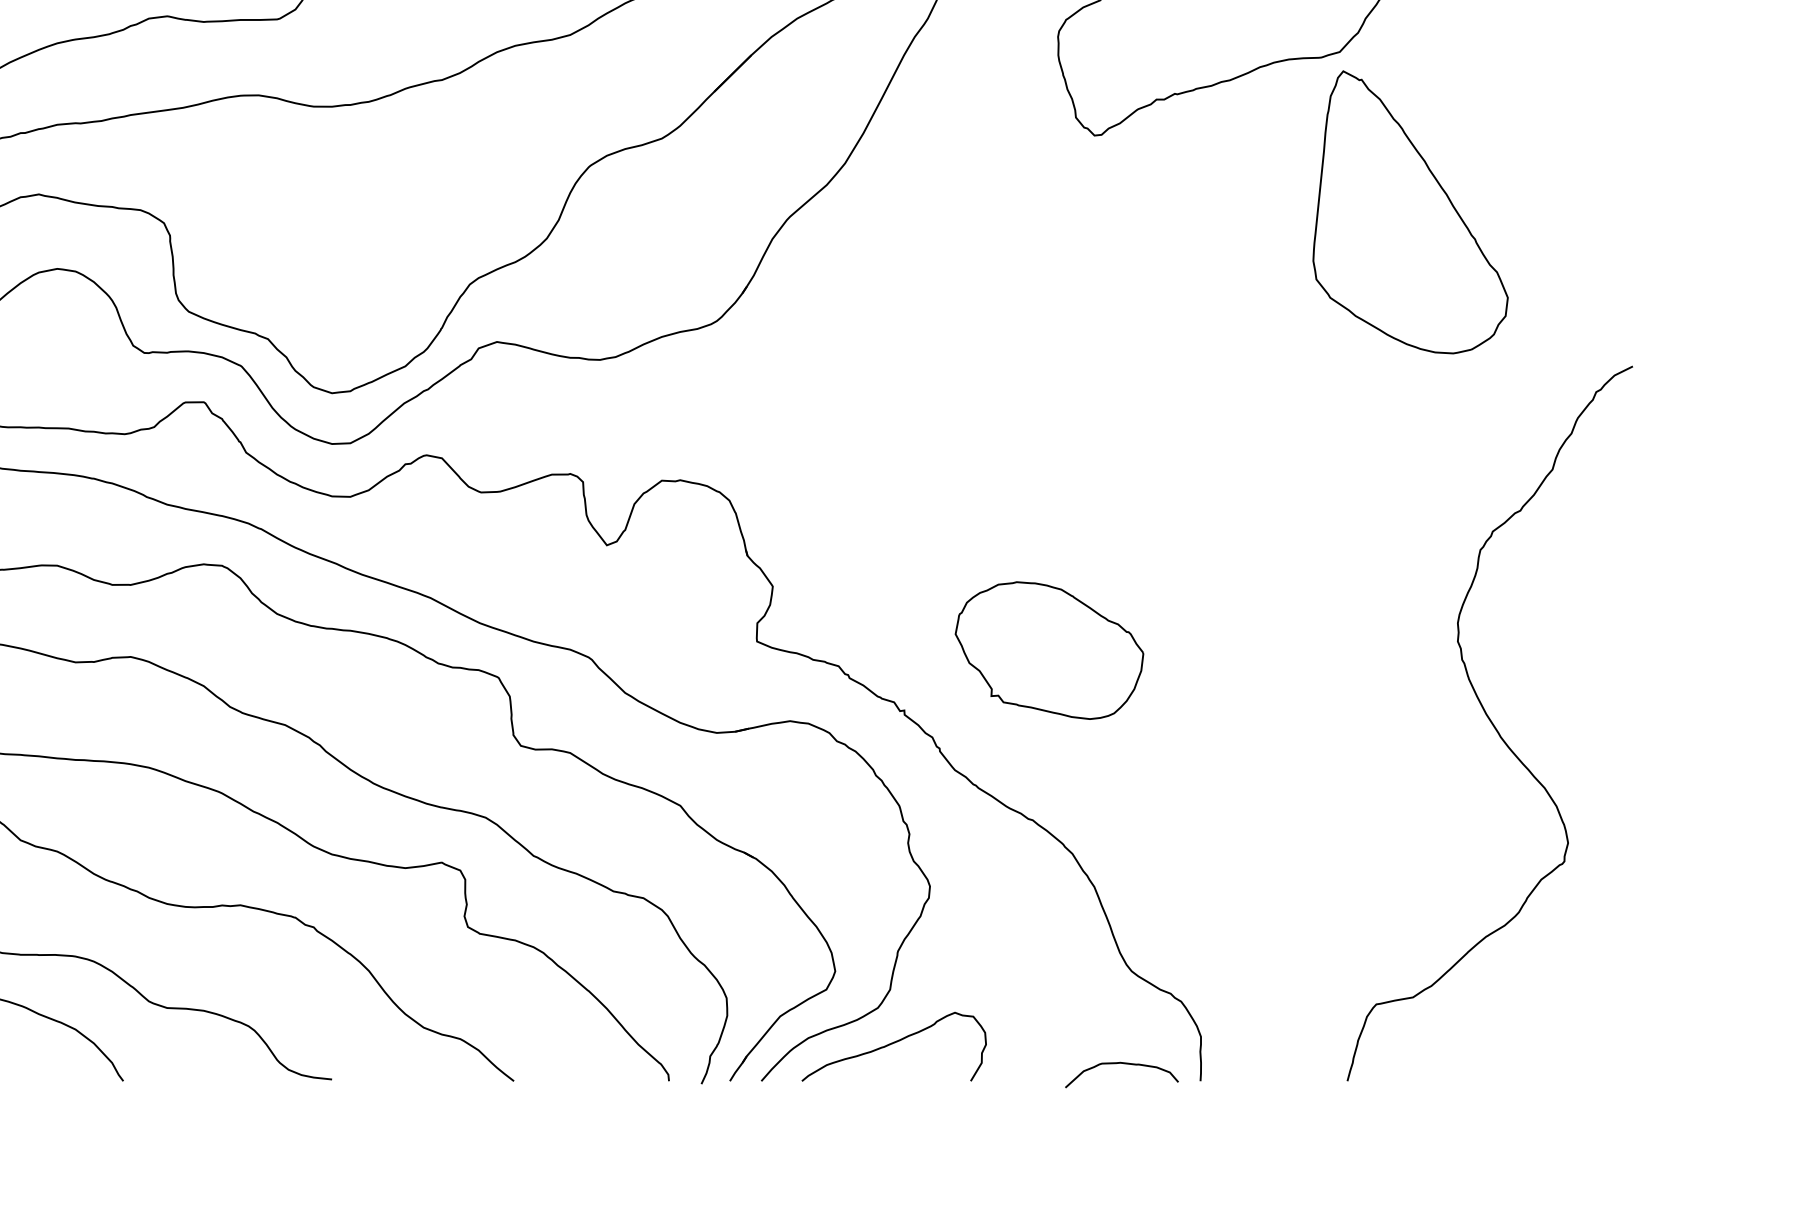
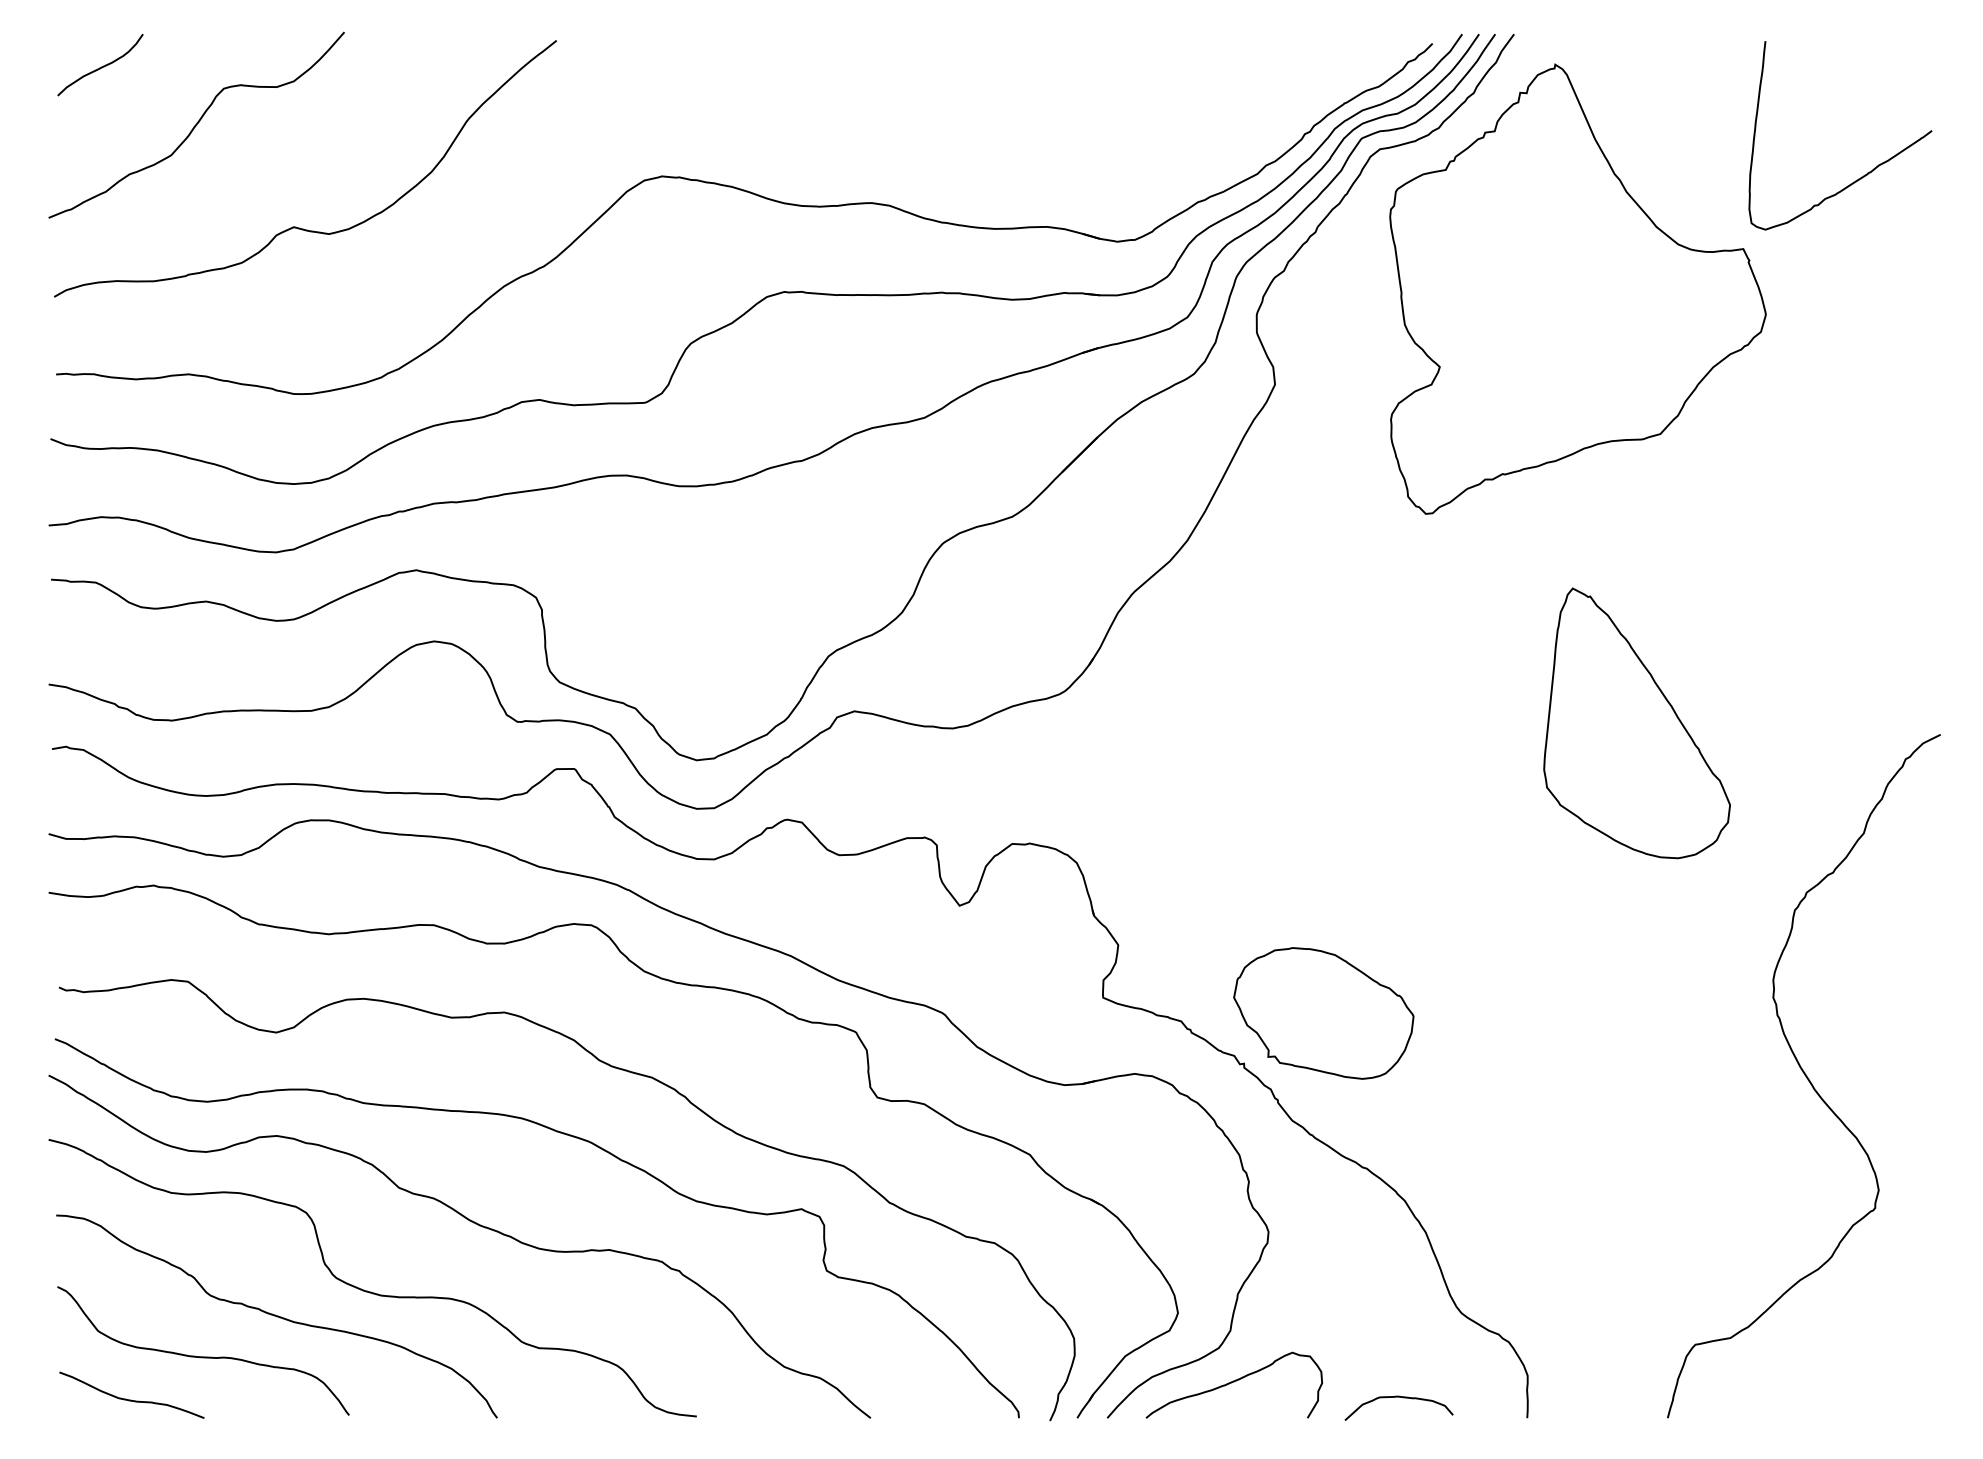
part: (1409, 212) -> (1636, 723), moved
part: (1049, 650) -> (1323, 1013), moved
curve: (1121, 1063) -> (1398, 1397), moved

